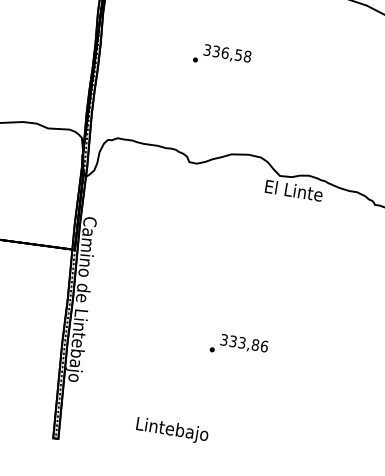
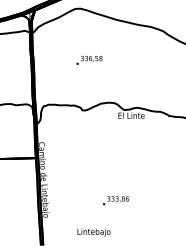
text: (238, 345) -> (115, 200), moved

